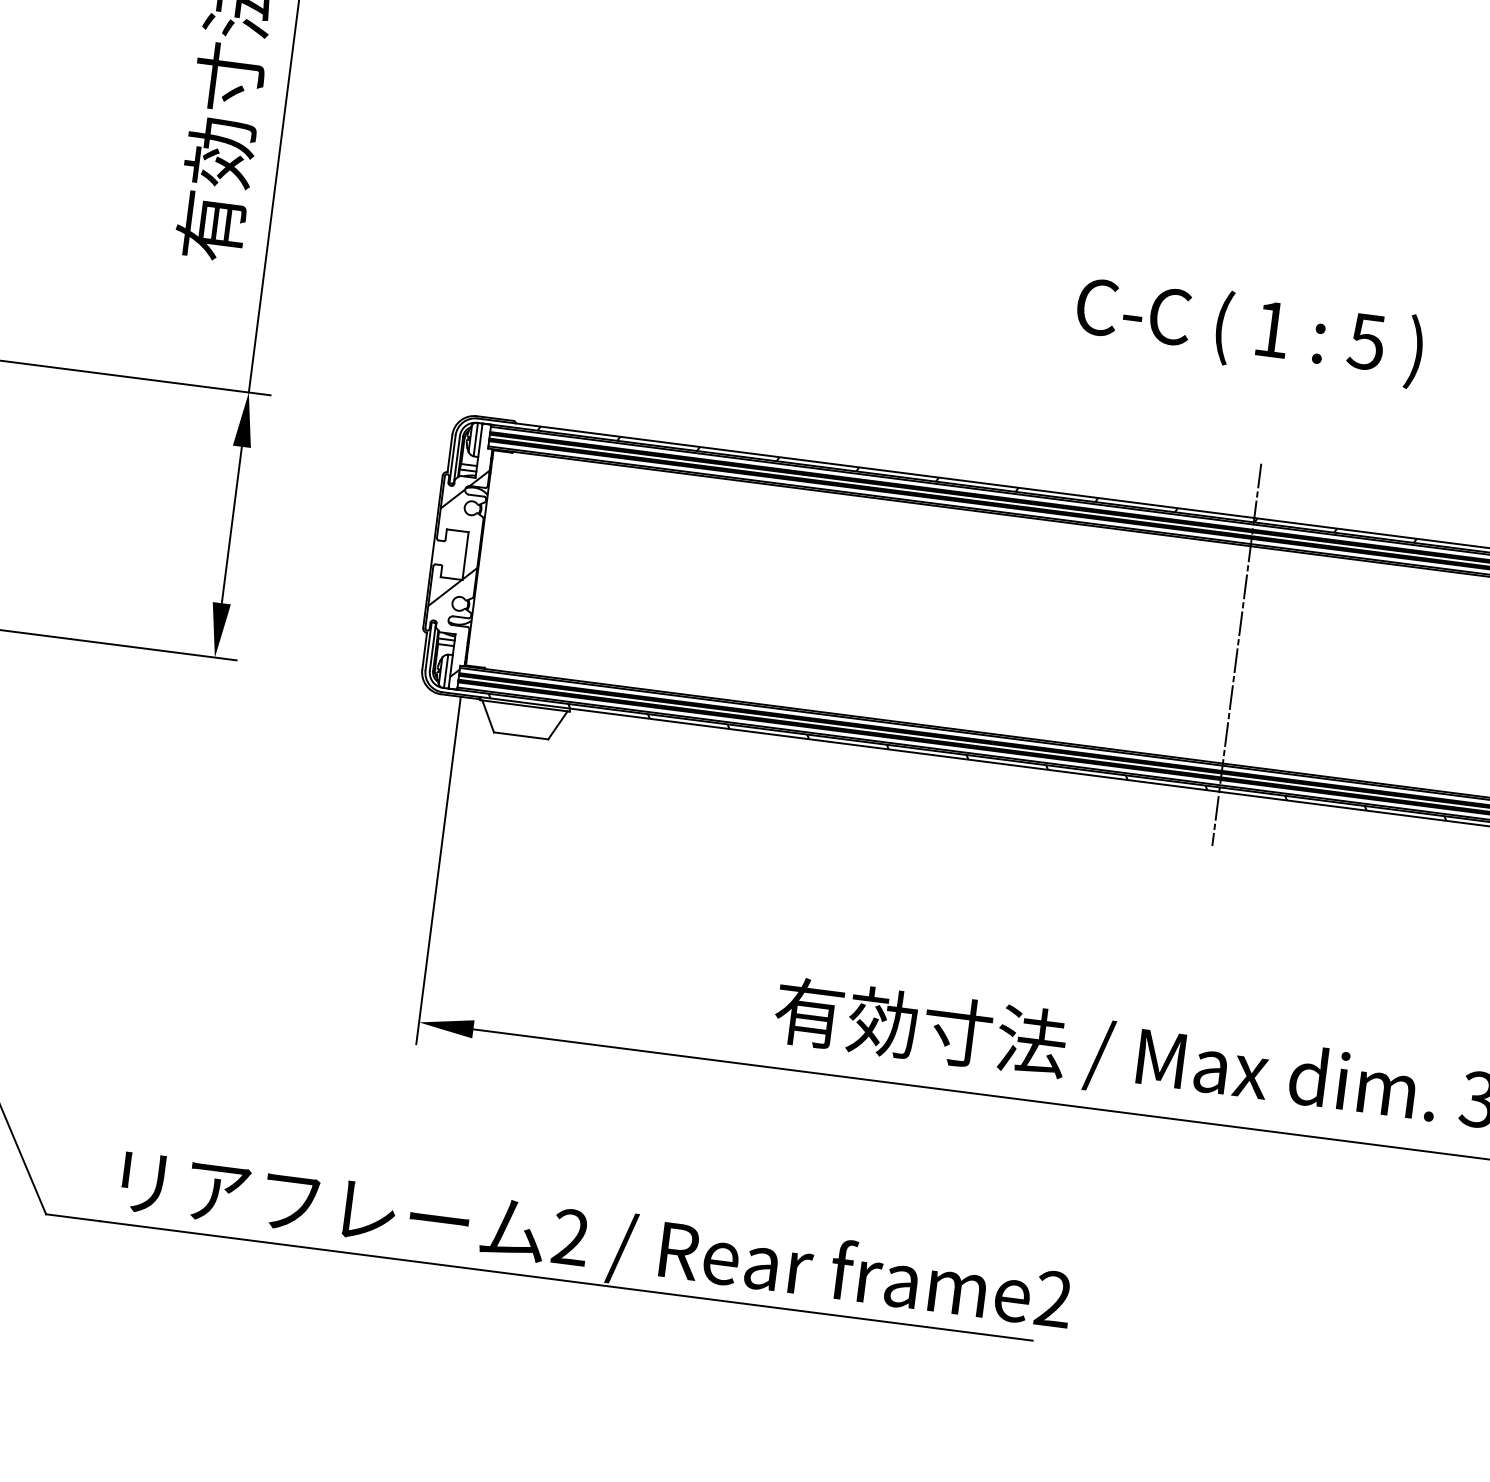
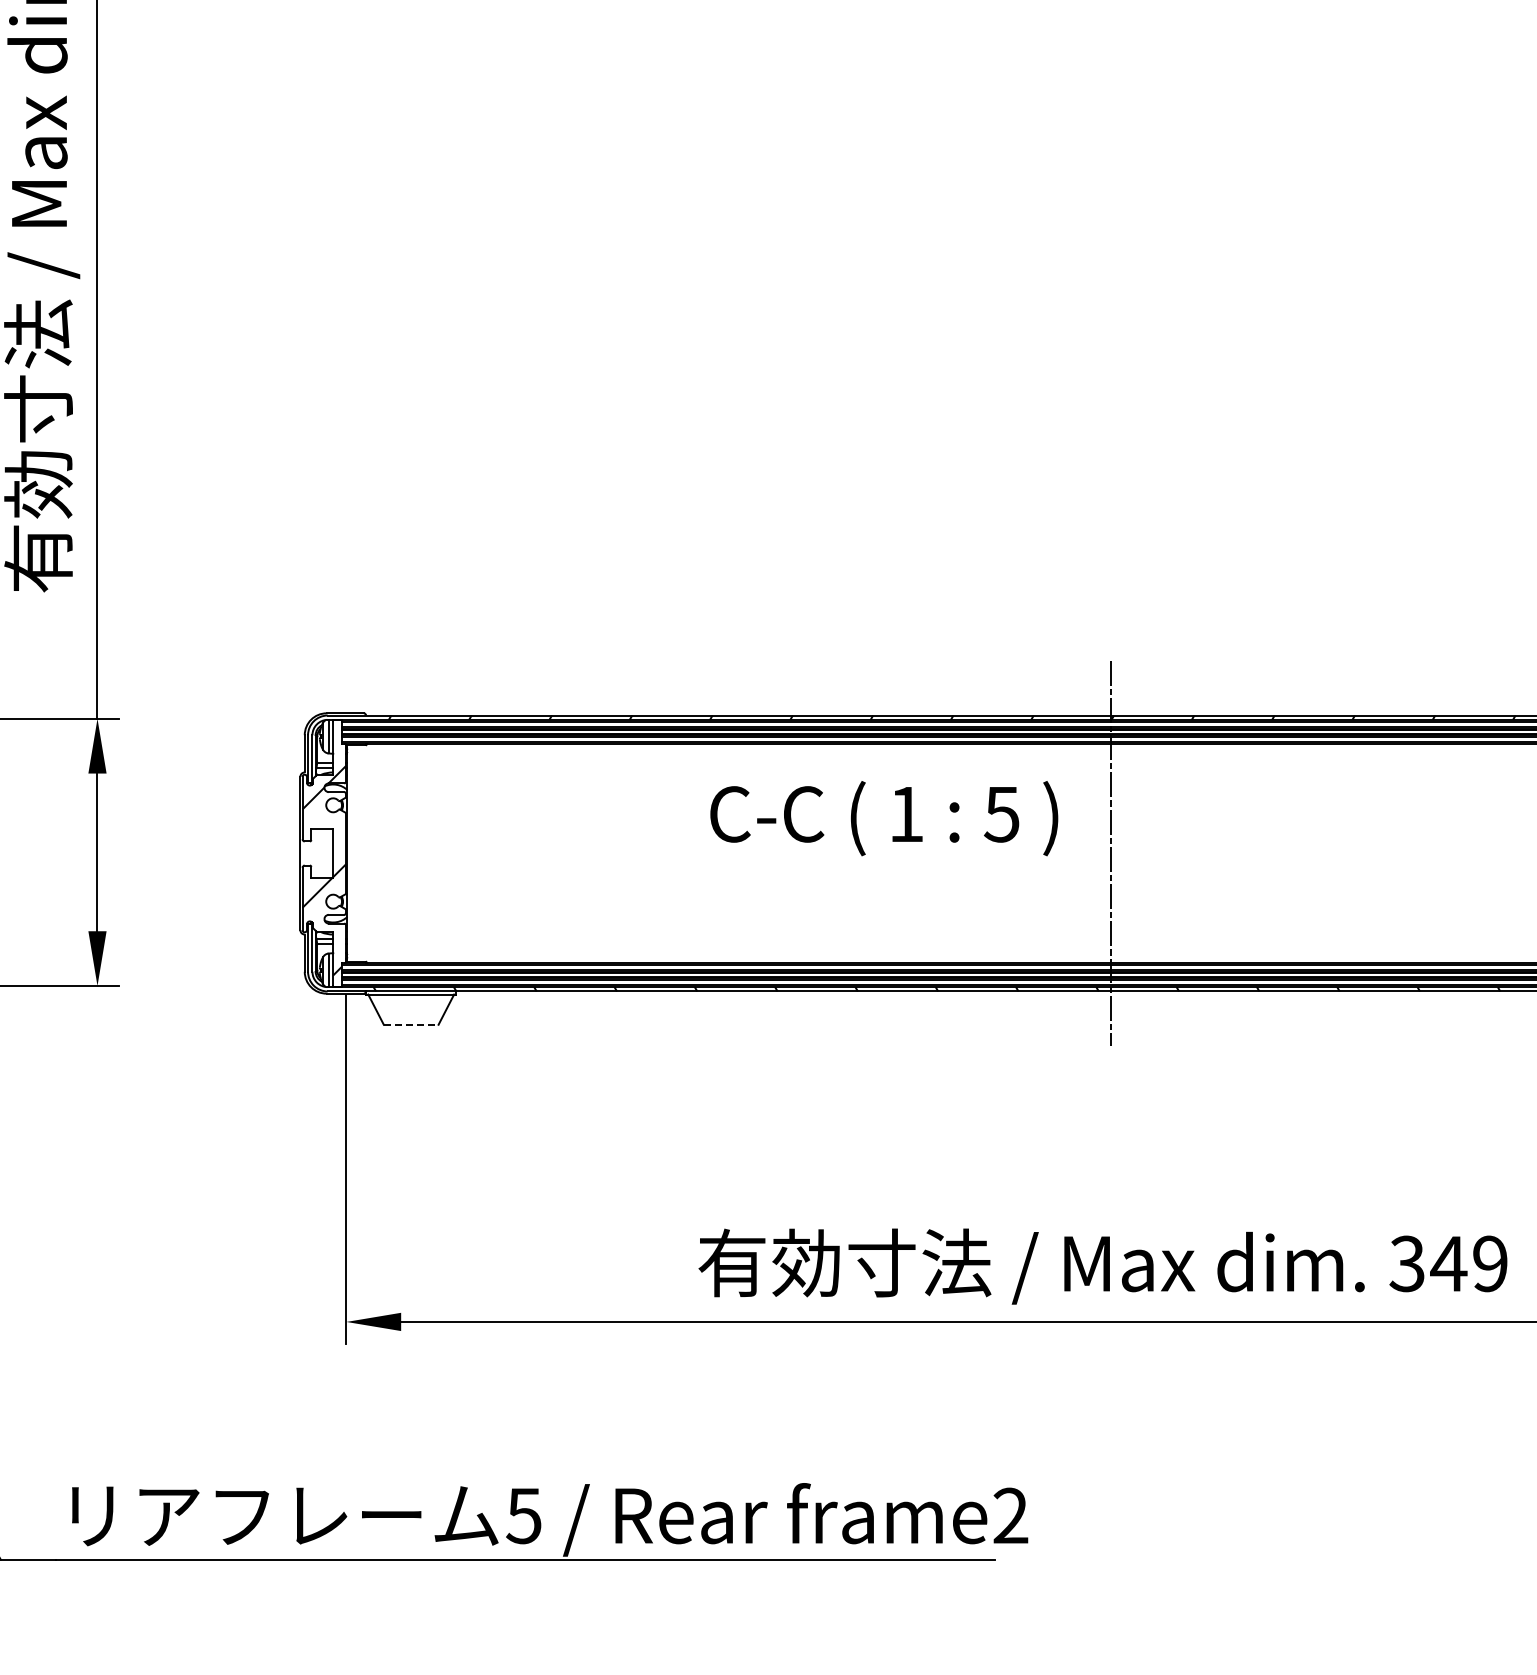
text: (1249, 330) -> (884, 818), moved
line: (521, 735) -> (411, 1024), solid -> dashed
text: (570, 1236) -> (523, 1515), 2 -> 5

